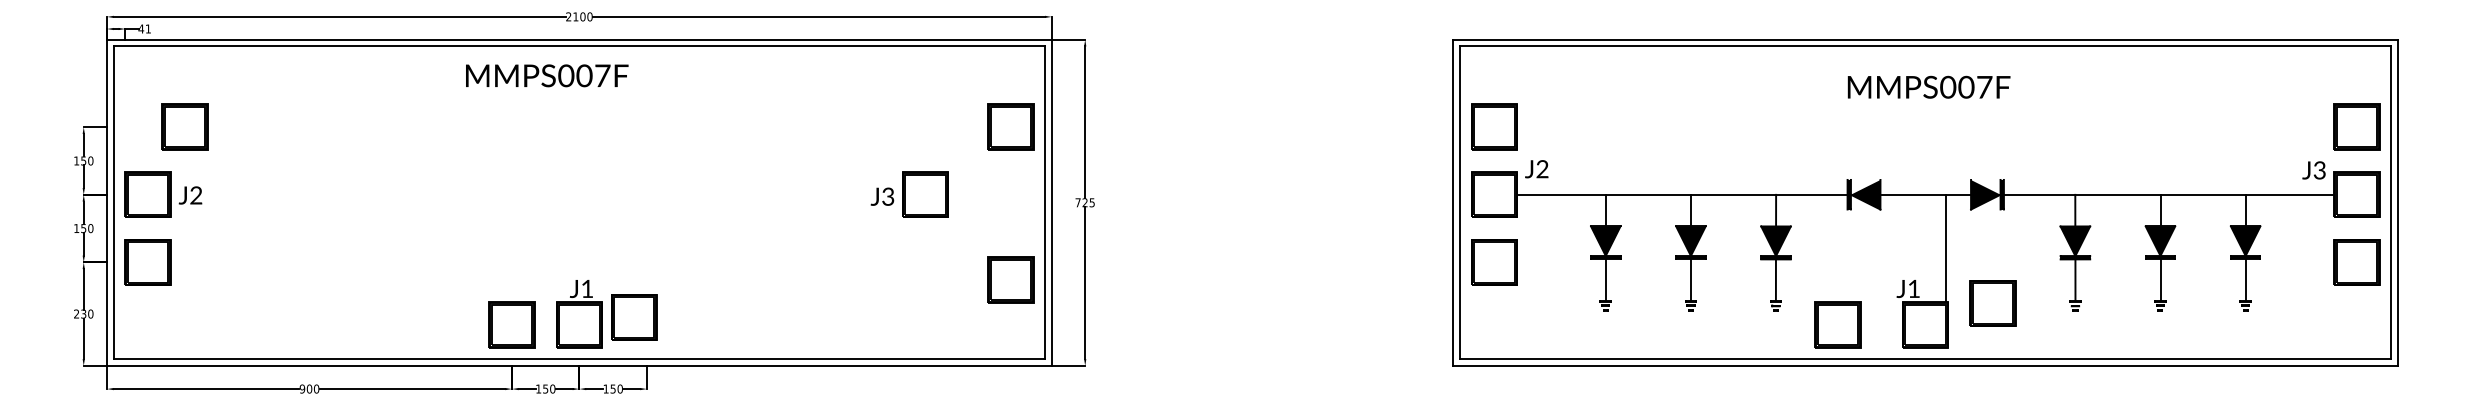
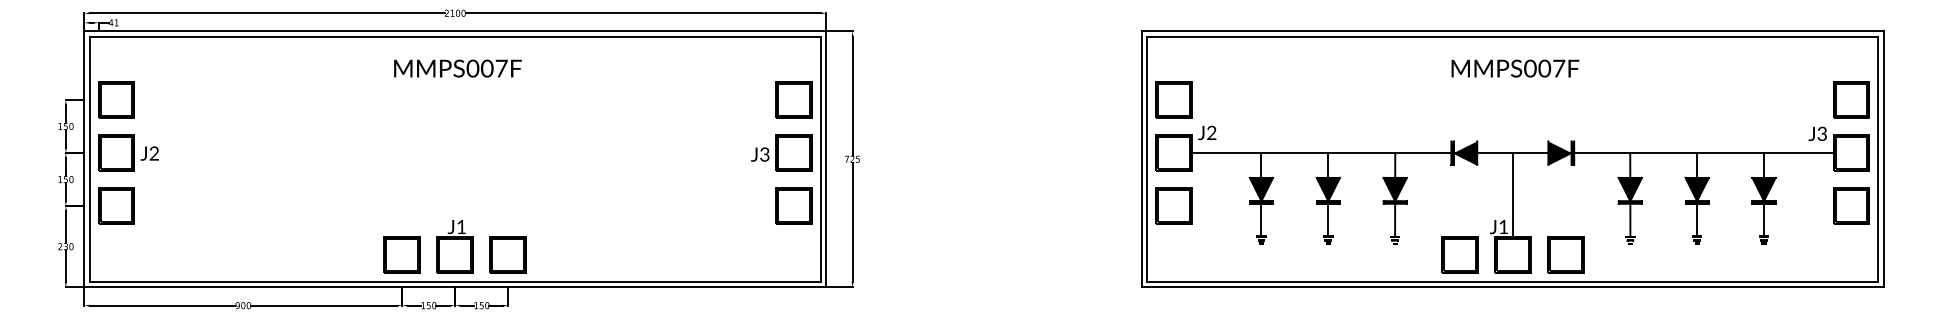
text: (546, 75) -> (457, 68), moved
part: (185, 126) -> (116, 99), moved
part: (909, 194) -> (781, 152), moved
line: (1945, 248) -> (1512, 195), moved
part: (1010, 279) -> (793, 205), moved
part: (1992, 302) -> (1565, 254), moved
part: (633, 316) -> (507, 254), moved
part: (1837, 323) -> (1459, 254), moved

